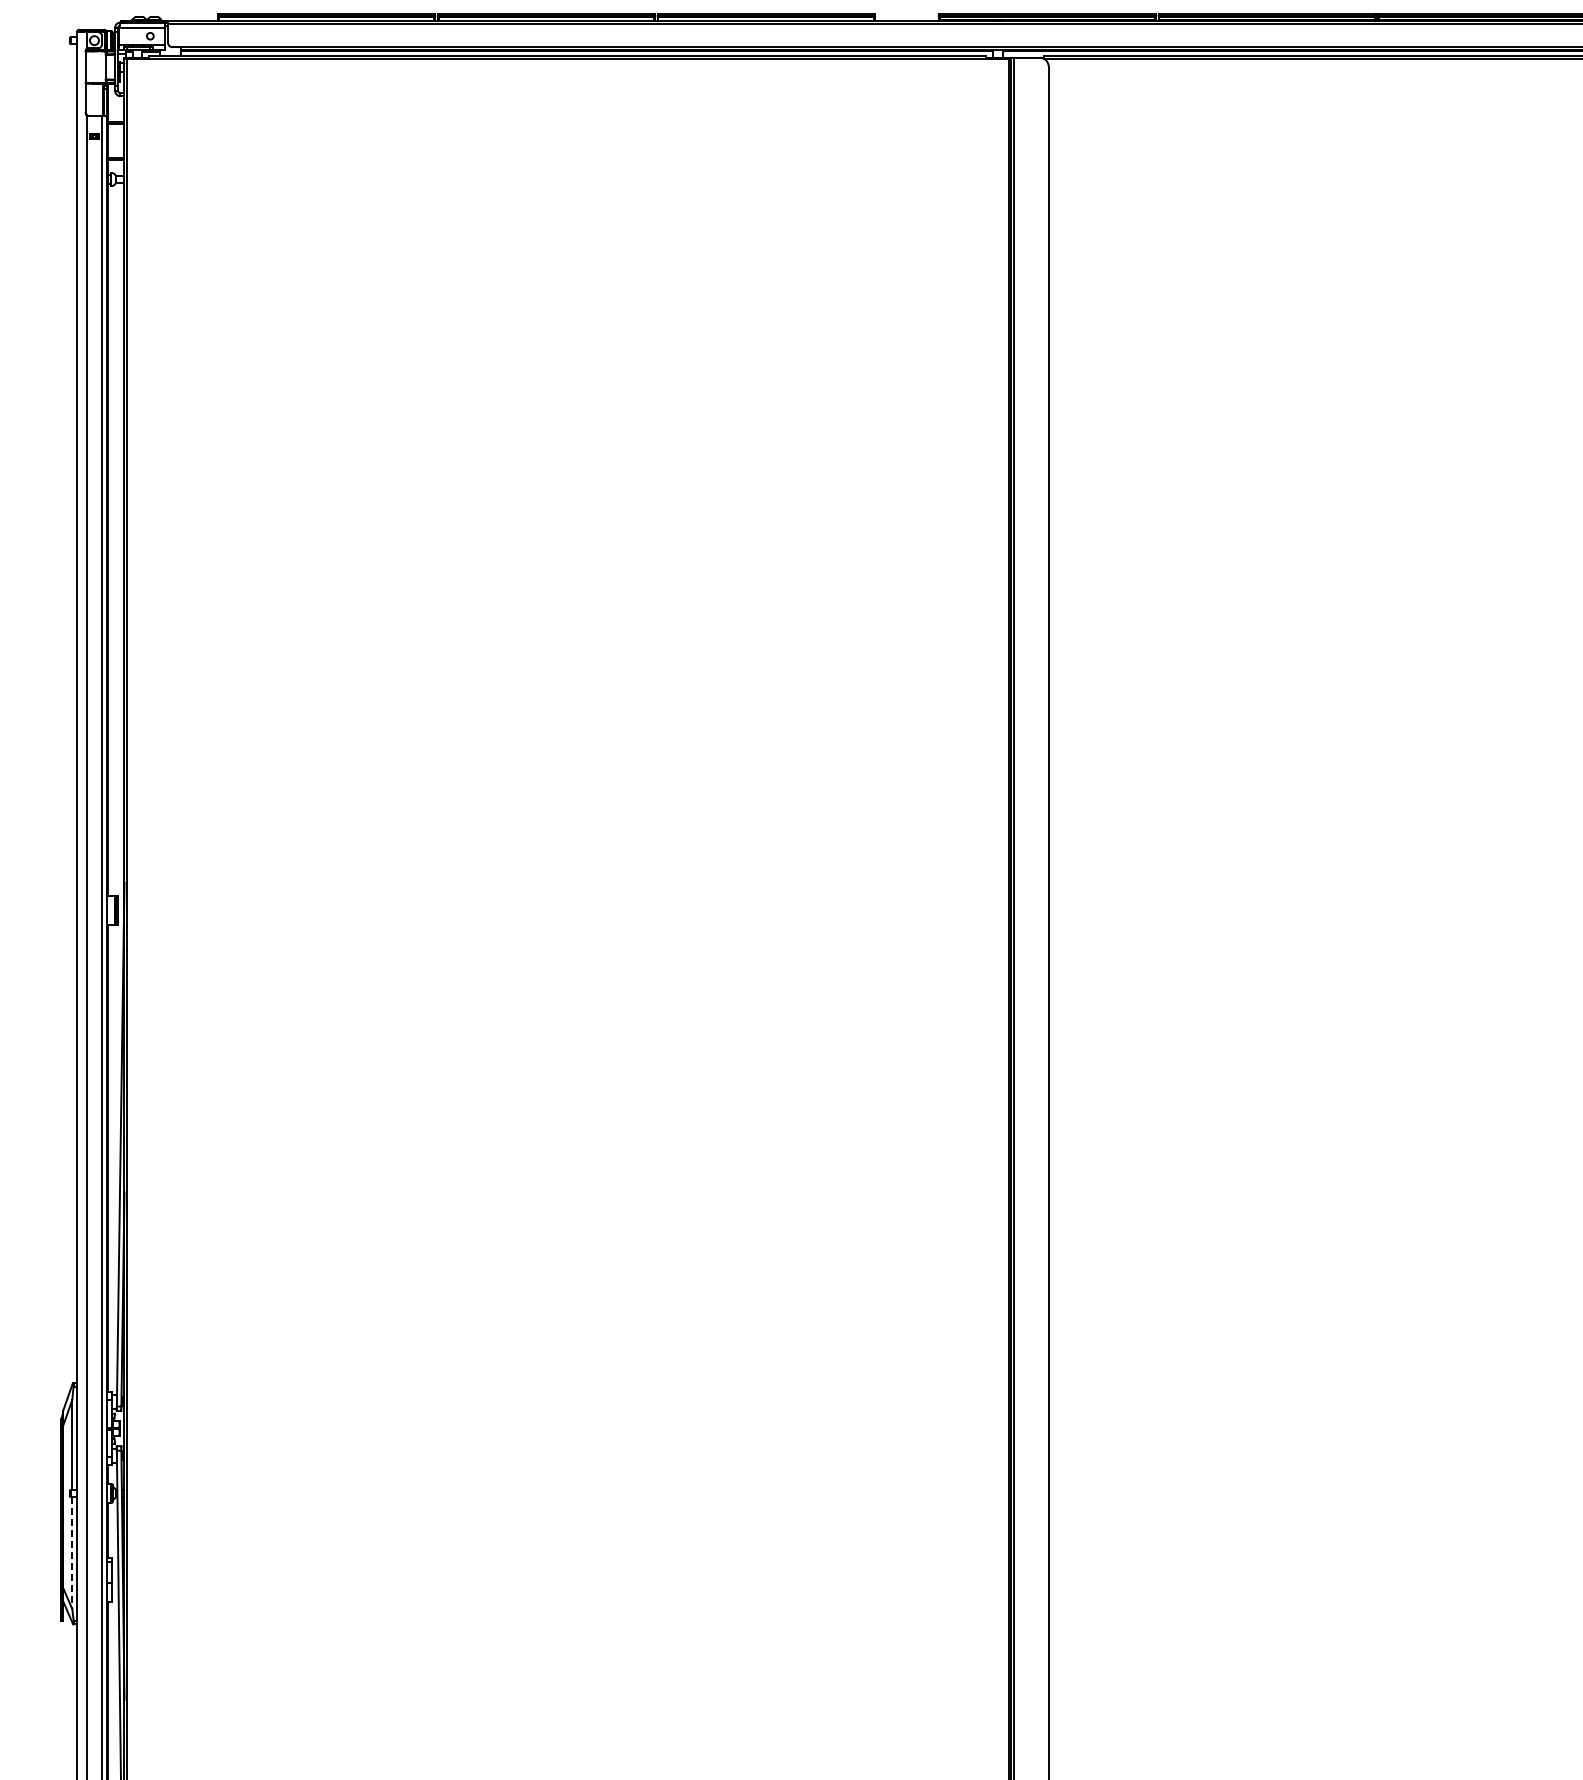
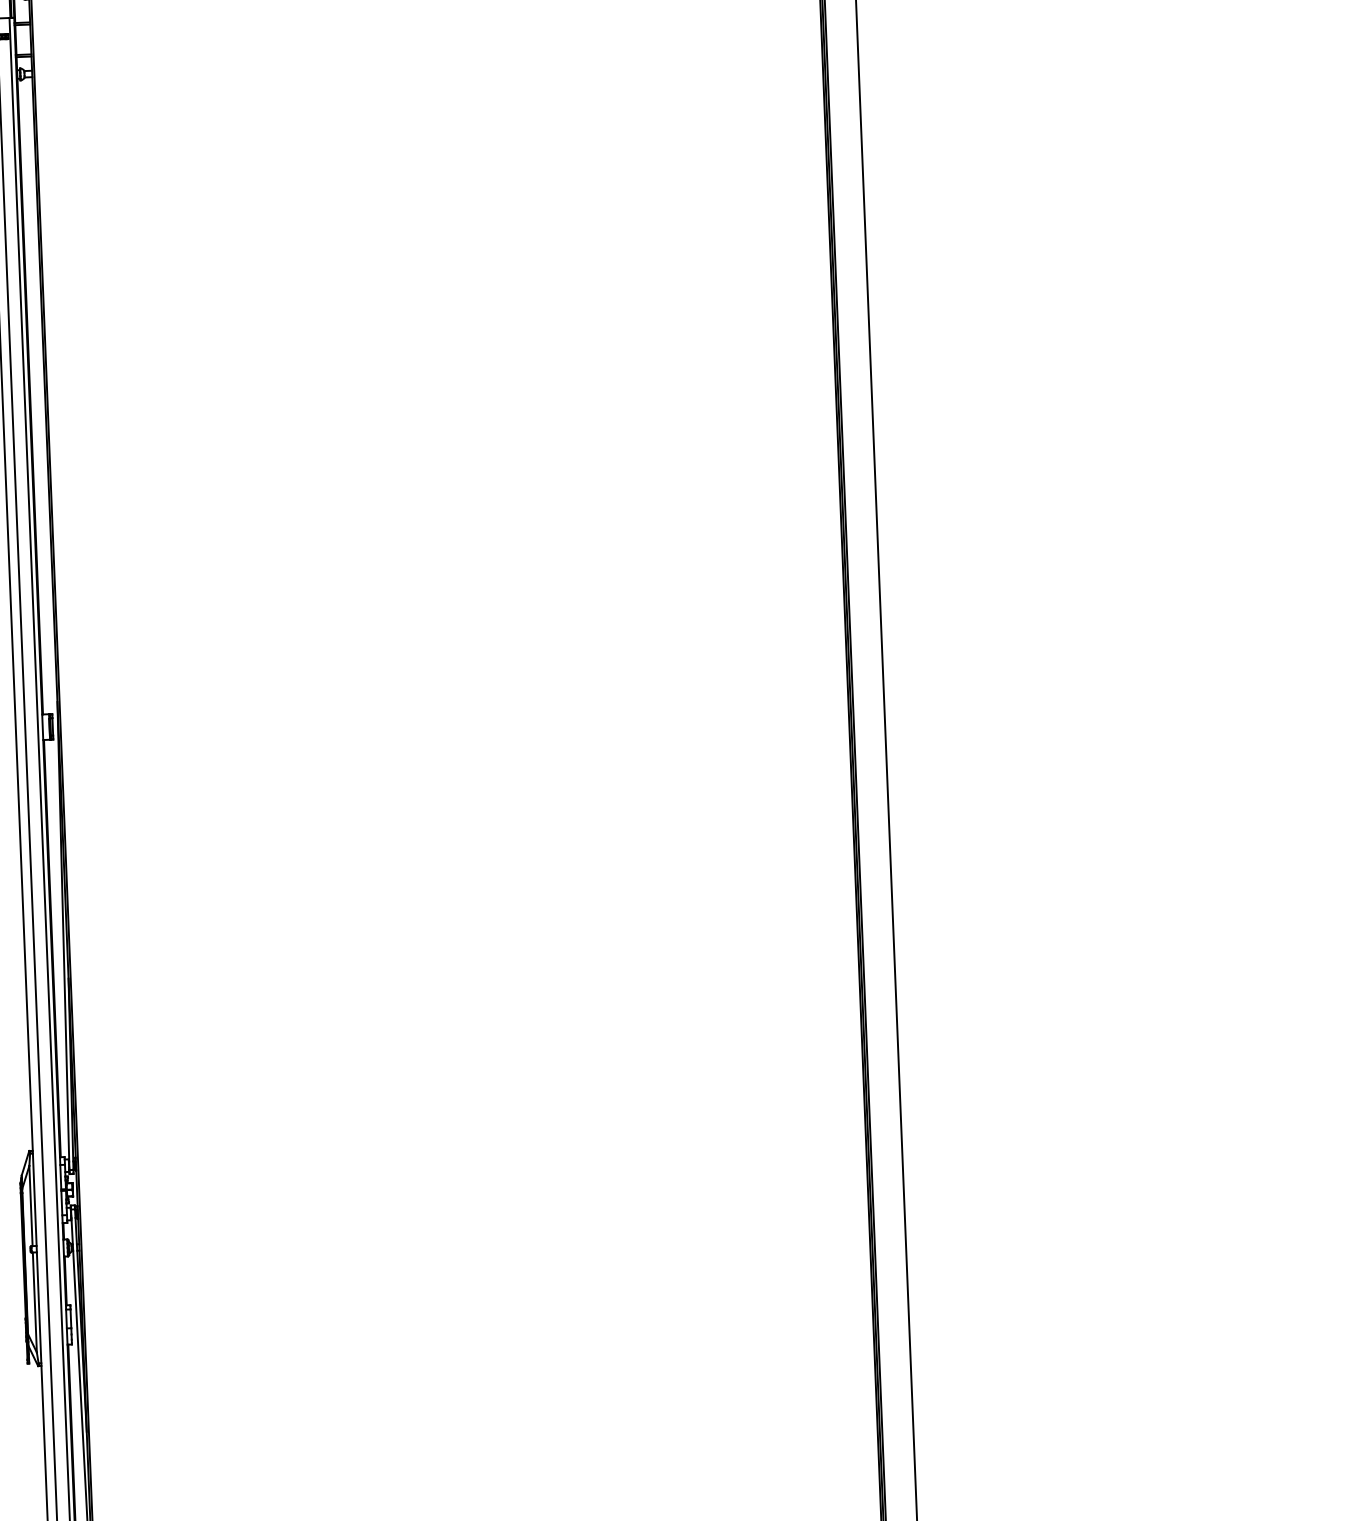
line: (72, 1553) -> (35, 1302), dashed -> solid

